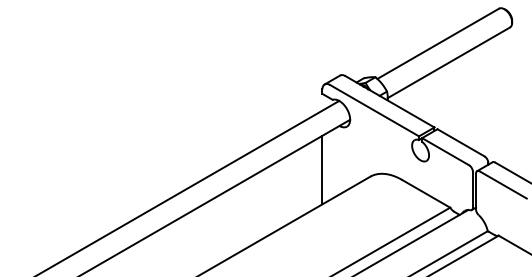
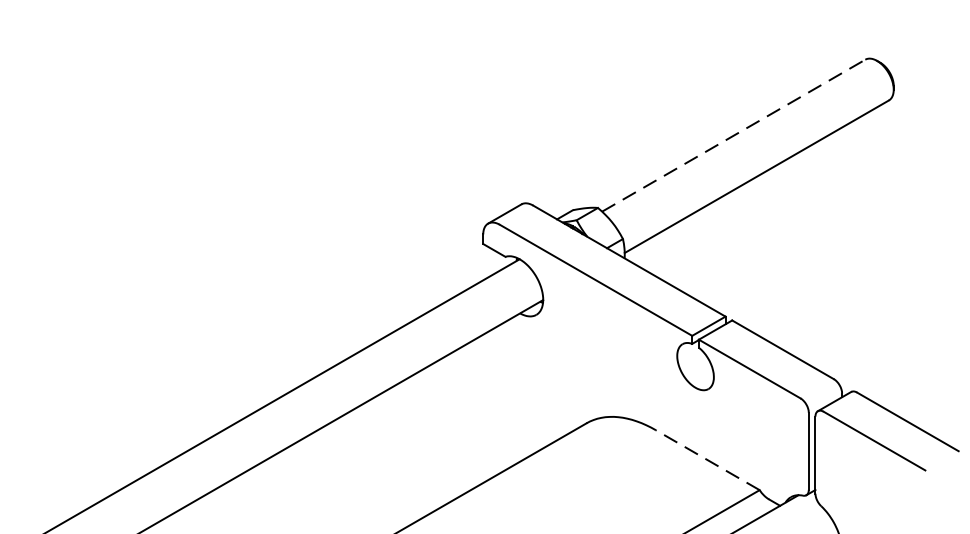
line: (438, 43) -> (734, 134), solid -> dashed
line: (322, 169) -> (483, 407), removed
line: (426, 193) -> (708, 459), solid -> dashed

